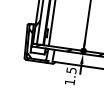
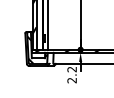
text: (70, 75) -> (71, 74), 1.5 -> 2.2

